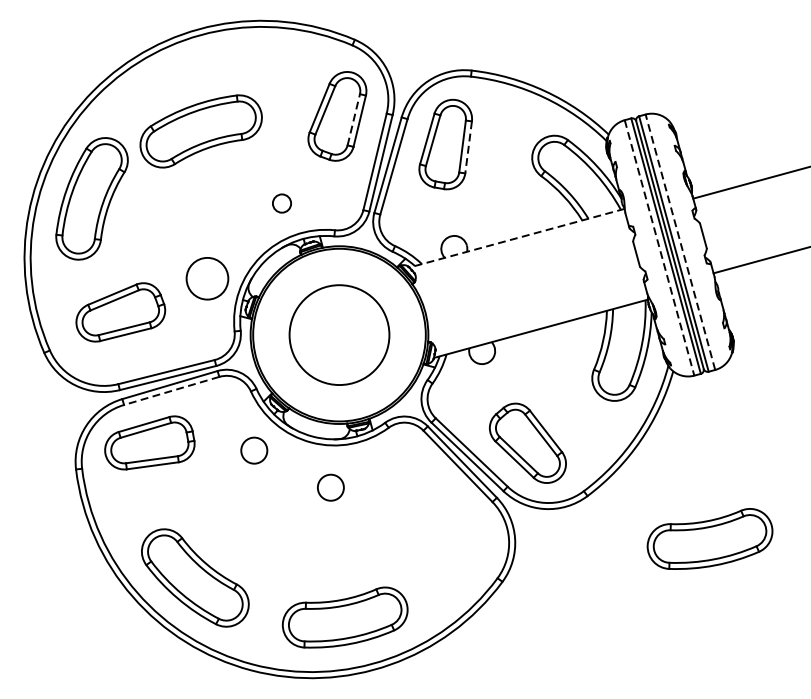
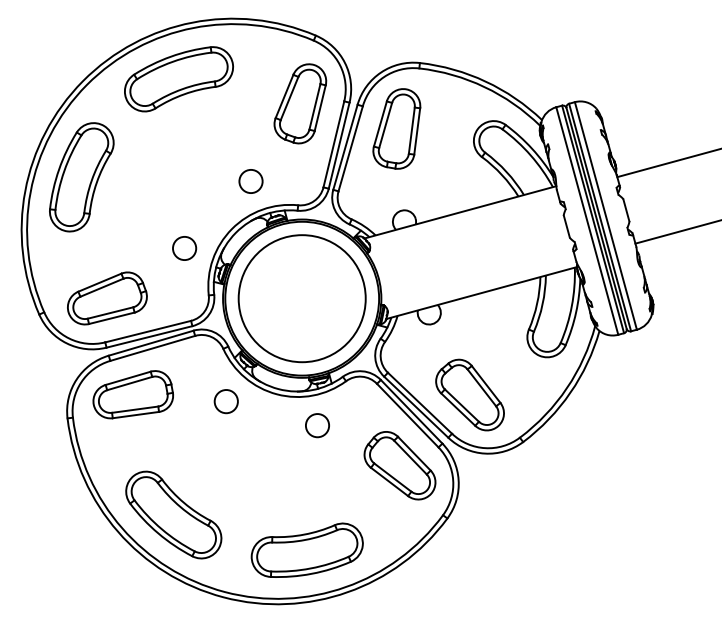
line: (354, 119) -> (315, 106), dashed -> solid
part: (200, 131) -> (178, 79), moved
line: (468, 147) -> (417, 131), dashed -> solid
circle: (281, 203) -> (250, 181), size x1.43
line: (516, 238) -> (459, 212), dashed -> solid
line: (679, 241) -> (605, 215), dashed -> solid
line: (659, 248) -> (587, 221), dashed -> solid
circle: (207, 278) -> (184, 248), size x0.62
part: (120, 312) -> (107, 298), moved
circle: (338, 334) -> (301, 298), size x1.43
line: (171, 391) -> (152, 348), dashed -> solid
circle: (330, 487) -> (317, 425), moved
part: (448, 522) -> (399, 465), added
part: (709, 538) -> (631, 479), removed

